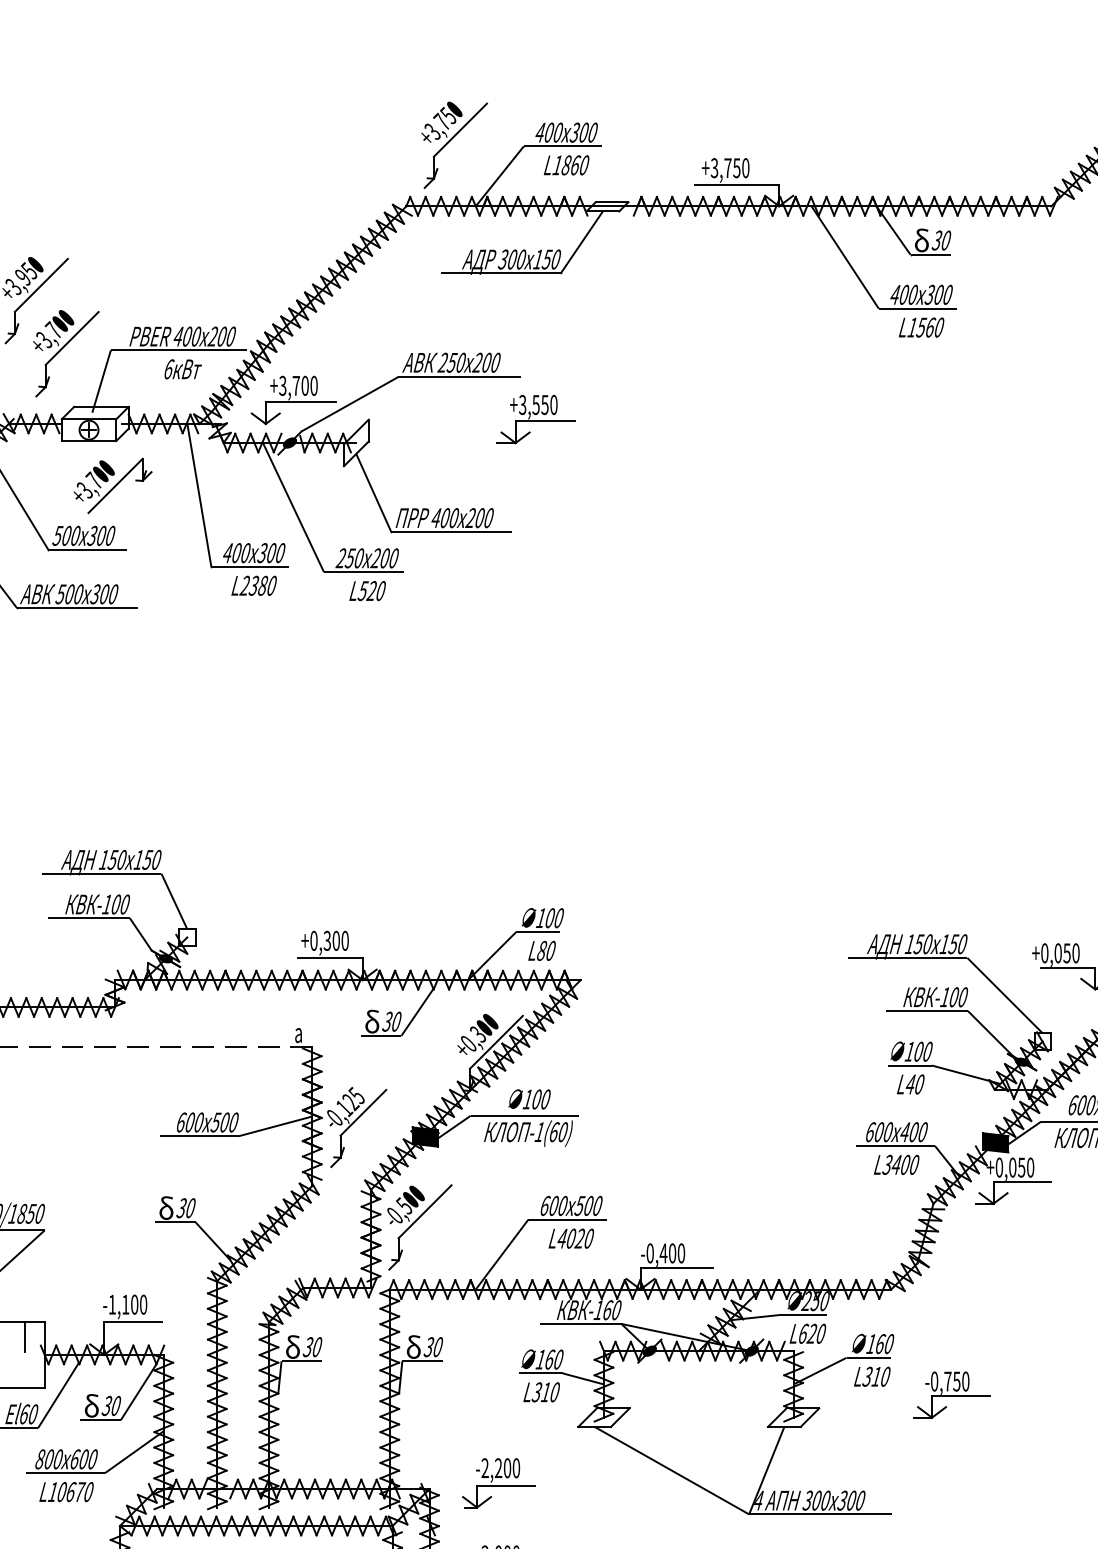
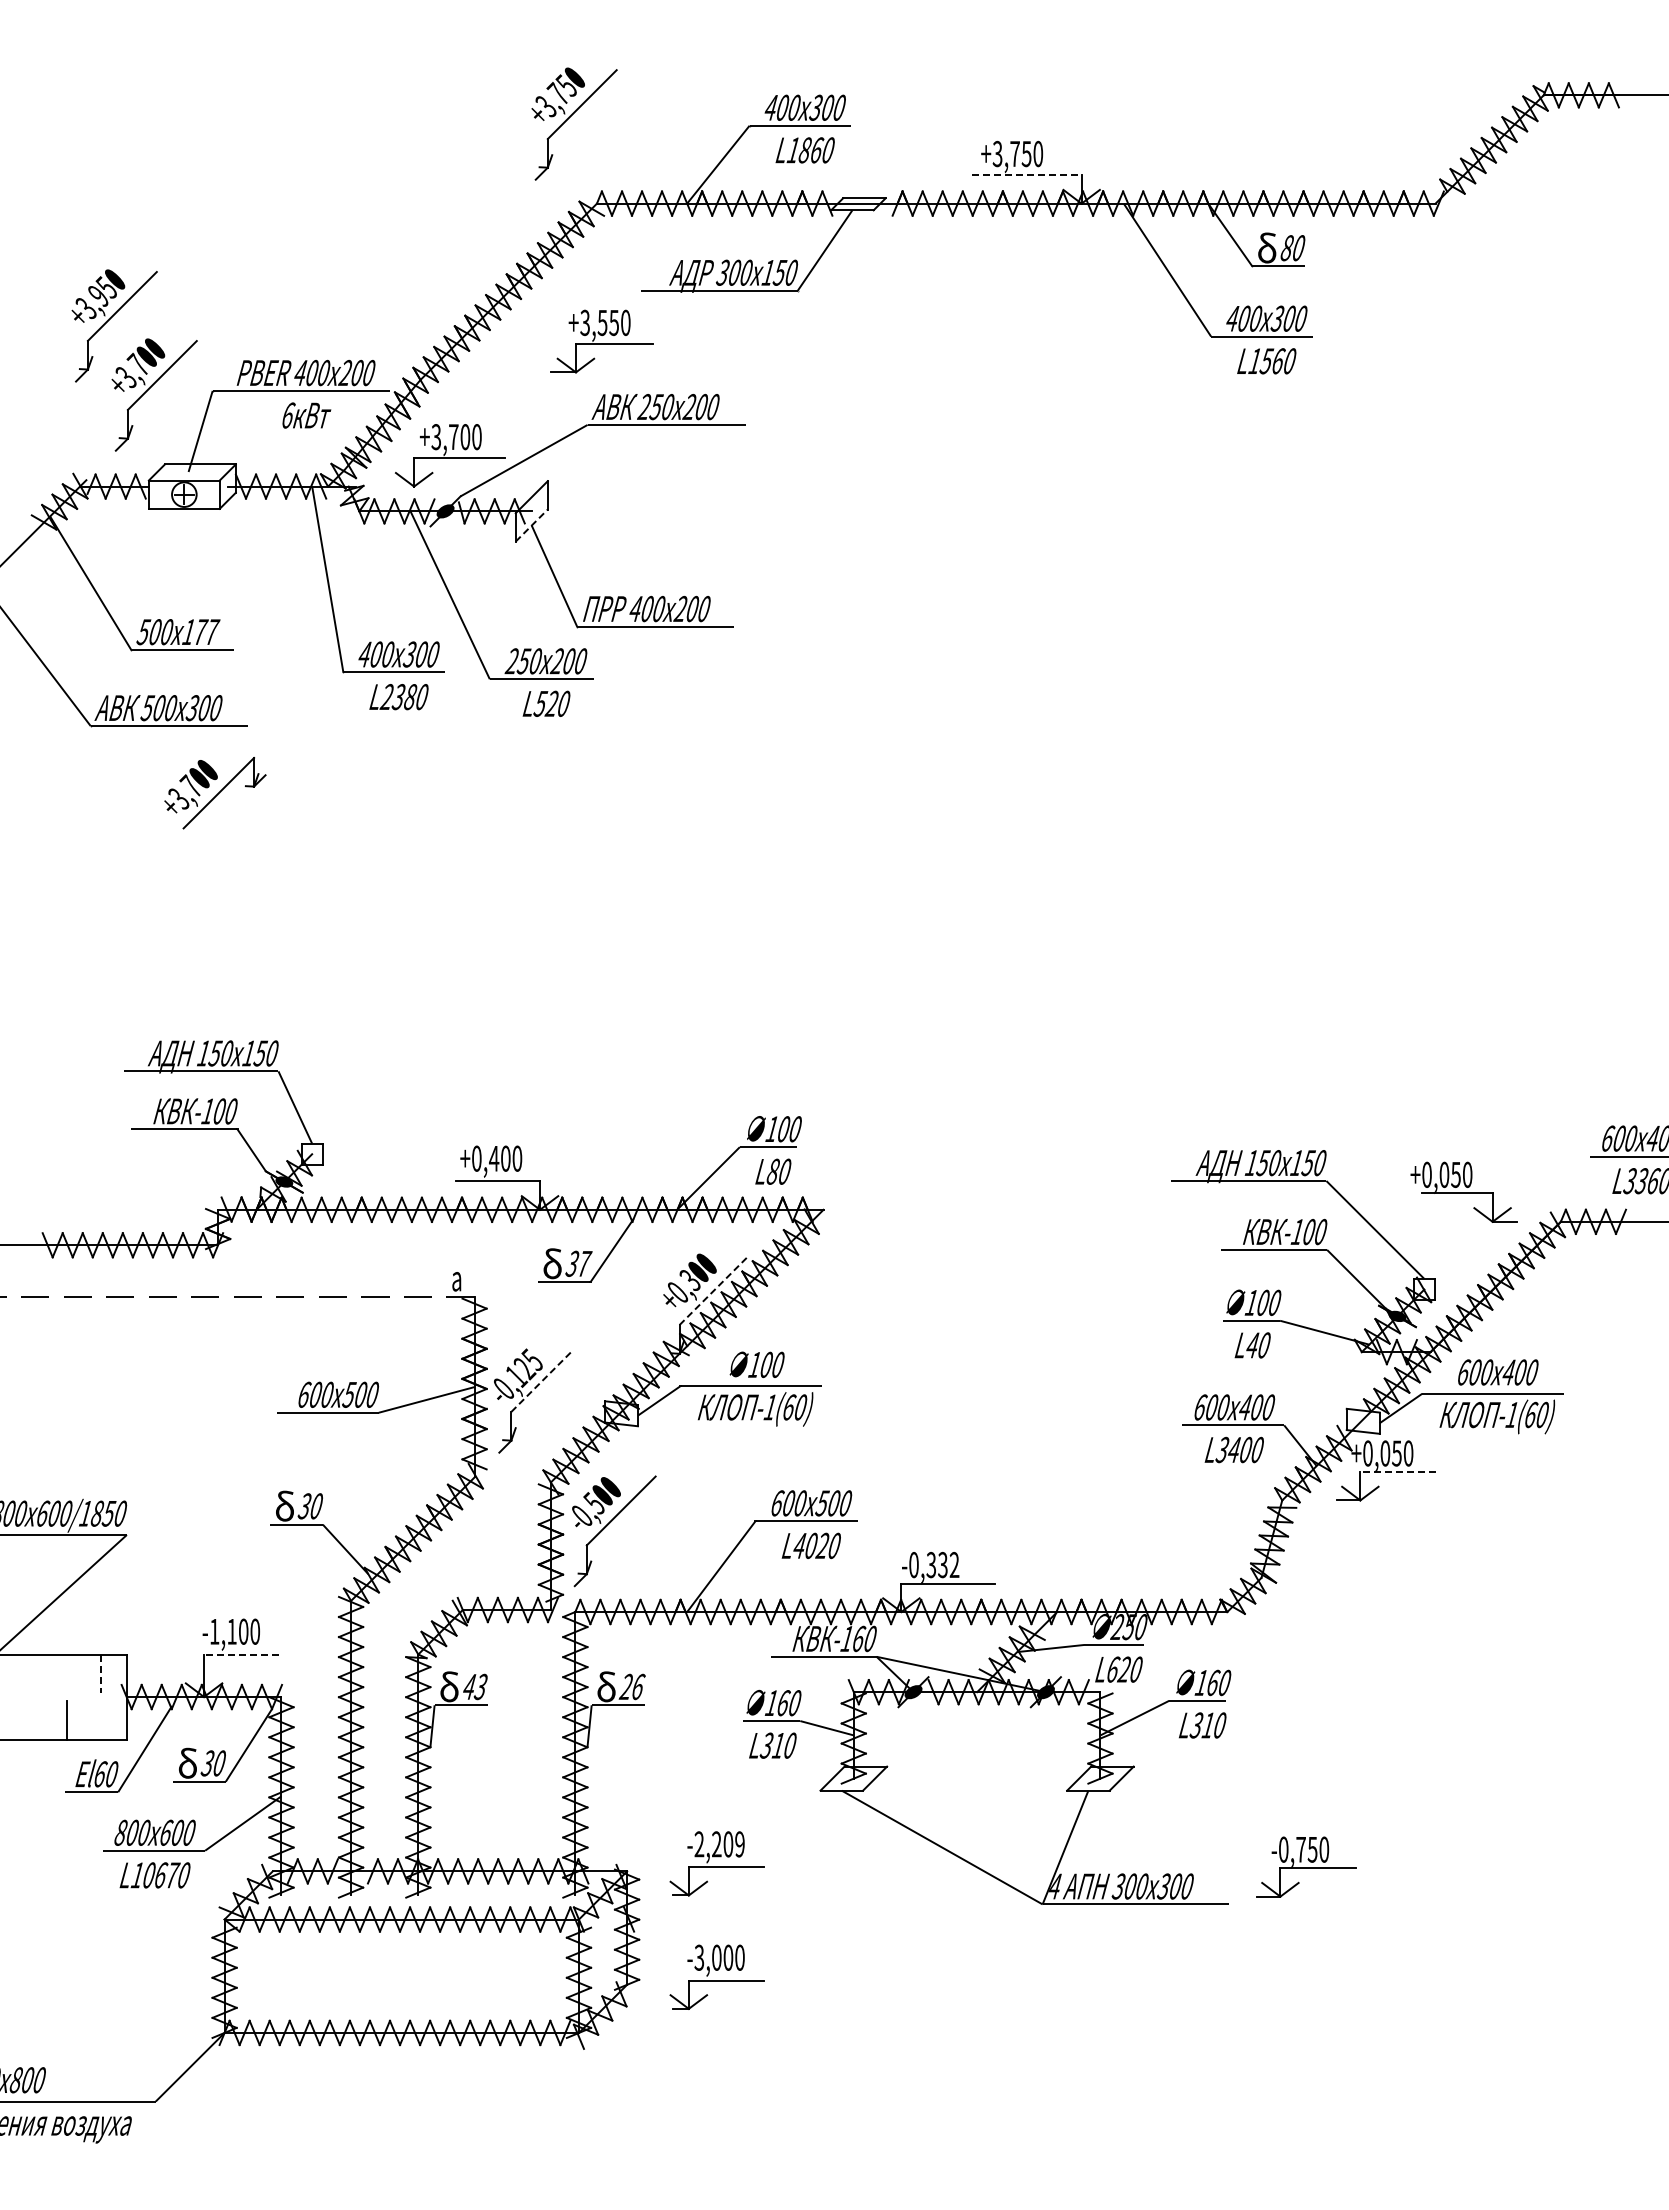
part: (450, 140) -> (569, 118), moved
line: (736, 184) -> (1026, 175), solid -> dashed
text: (936, 240) -> (1286, 248), 30 -> 80
part: (535, 419) -> (601, 341), moved
line: (356, 453) -> (531, 525), solid -> dashed
part: (113, 486) -> (215, 793), moved
text: (101, 536) -> (200, 632), 500x300 -> 500x177
text: (327, 940) -> (494, 1158), +0,300 -> +0,400
text: (397, 1021) -> (585, 1263), 30 -> 37
line: (496, 1042) -> (713, 1290), solid -> dashed
line: (363, 1112) -> (541, 1381), solid -> dashed
fill: (424, 1136) -> (620, 1413), removed
fill: (995, 1142) -> (1362, 1420), removed
line: (1022, 1182) -> (1398, 1472), solid -> dashed
text: (672, 1252) -> (942, 1564), -0,400 -> -0,332
line: (133, 1322) -> (241, 1654), solid -> dashed
line: (25, 1337) -> (101, 1674), solid -> dashed
text: (312, 1346) -> (474, 1686), 30 -> 43
text: (432, 1346) -> (631, 1686), 30 -> 26
part: (952, 1394) -> (1306, 1866), moved
text: (516, 1468) -> (739, 1844), -2,200 -> -2,209

